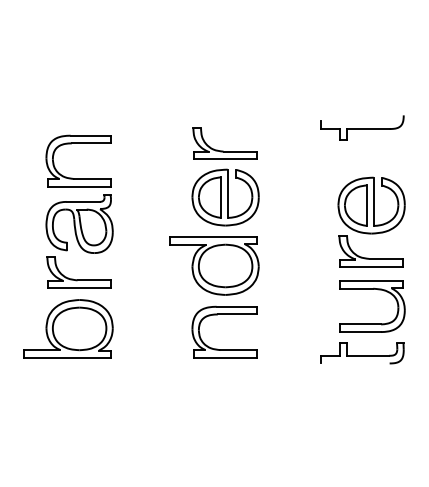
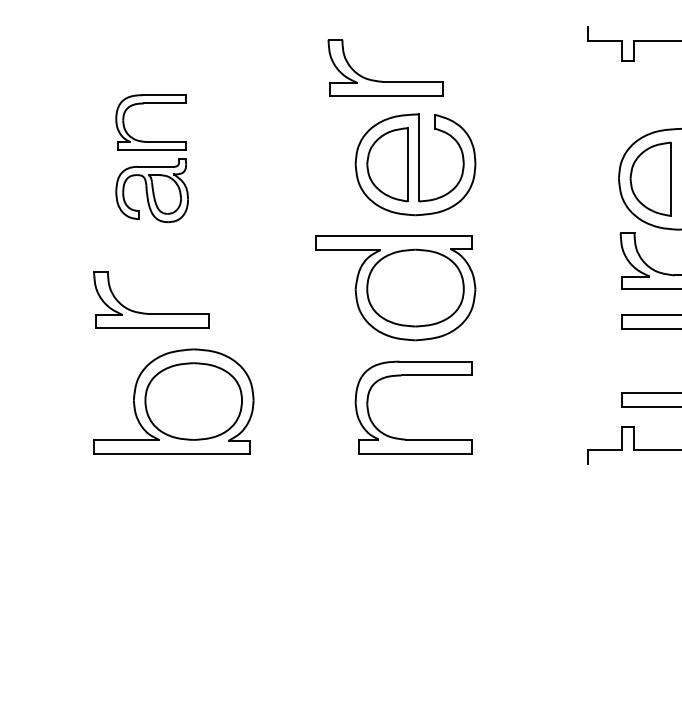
part: (223, 150) -> (382, 79), moved
part: (79, 193) -> (152, 157), size x0.6
part: (68, 328) -> (173, 400), moved

